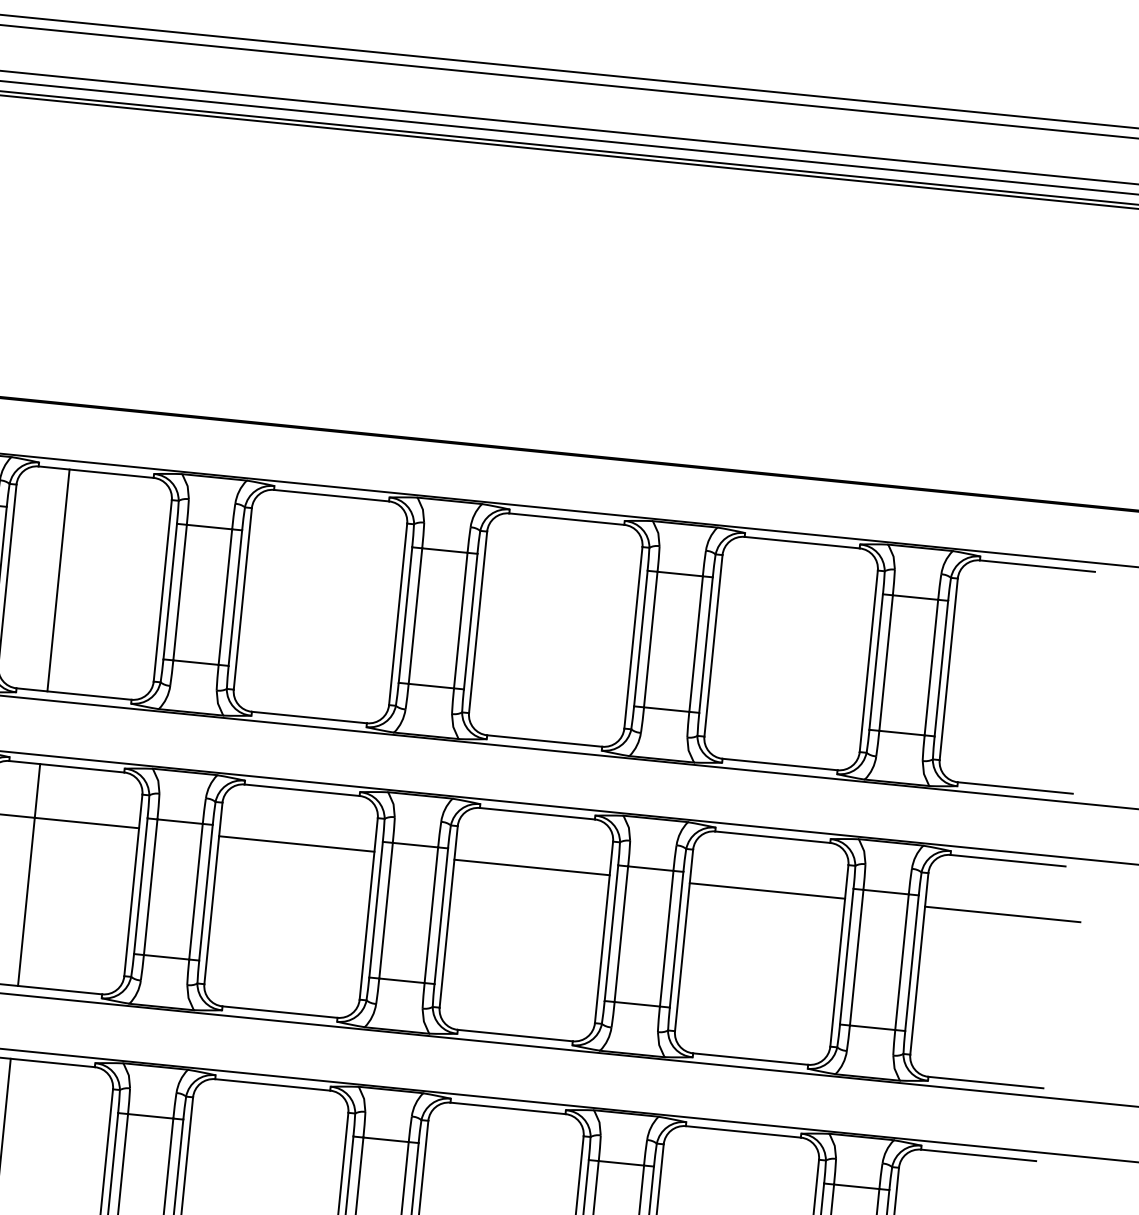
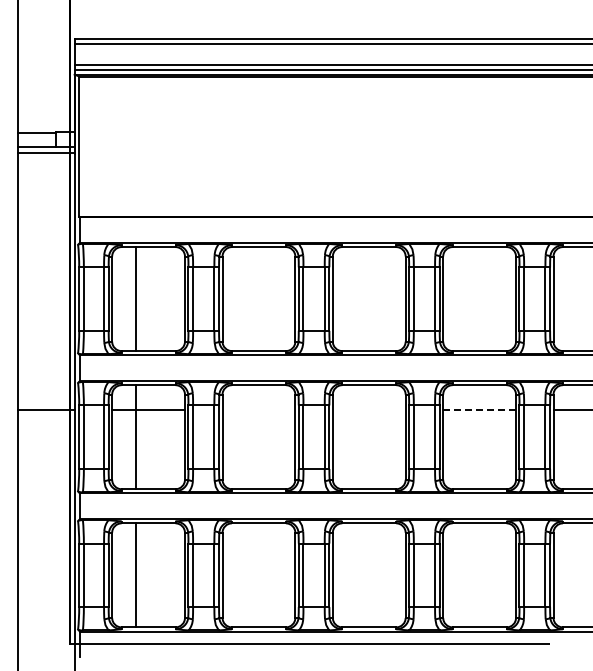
line: (295, 844) -> (258, 410), removed
line: (530, 867) -> (368, 410), removed
line: (769, 891) -> (480, 410), solid -> dashed

